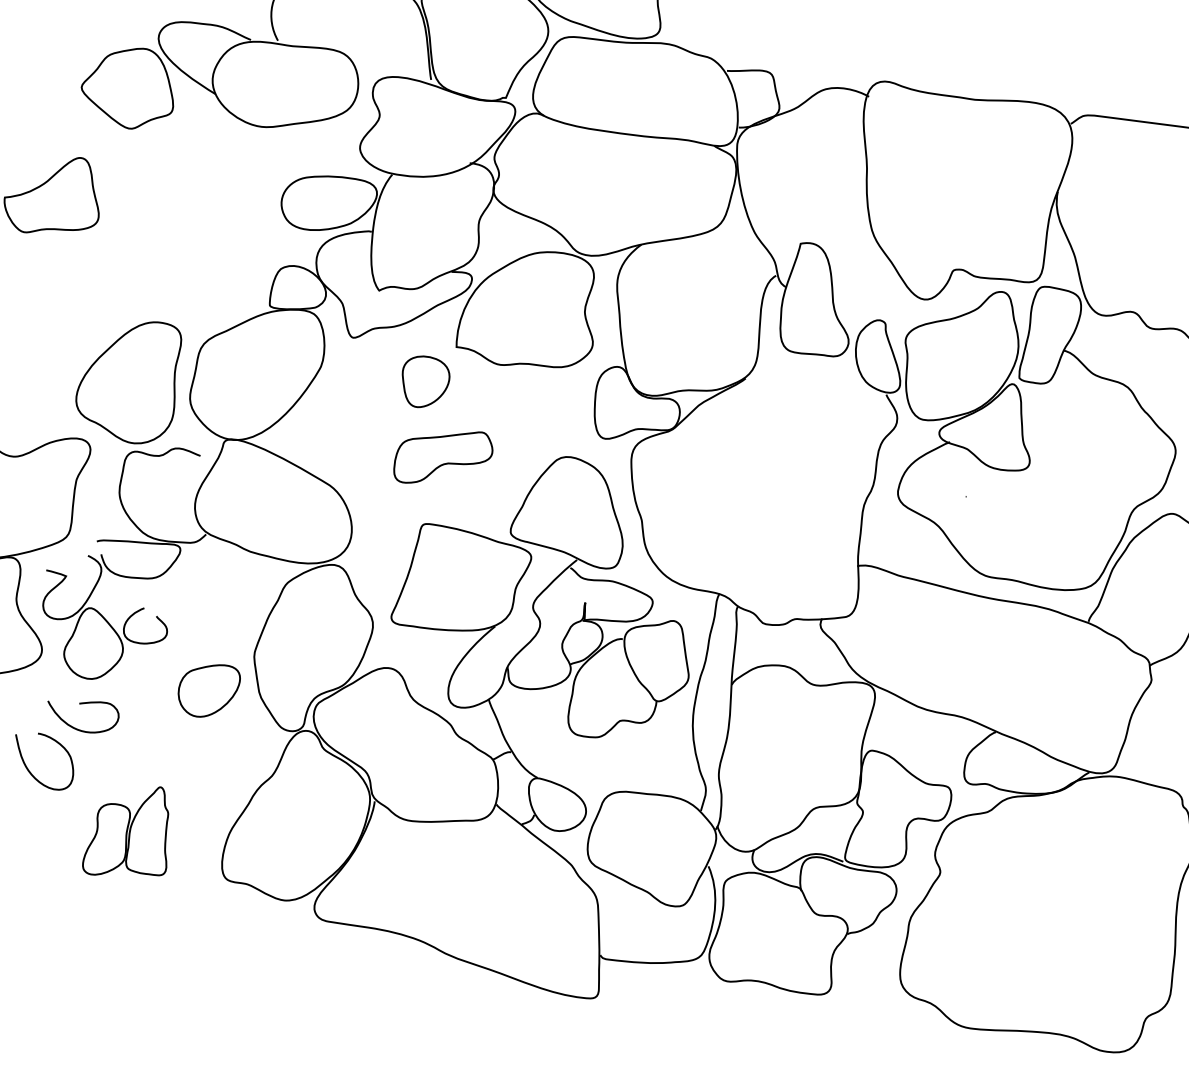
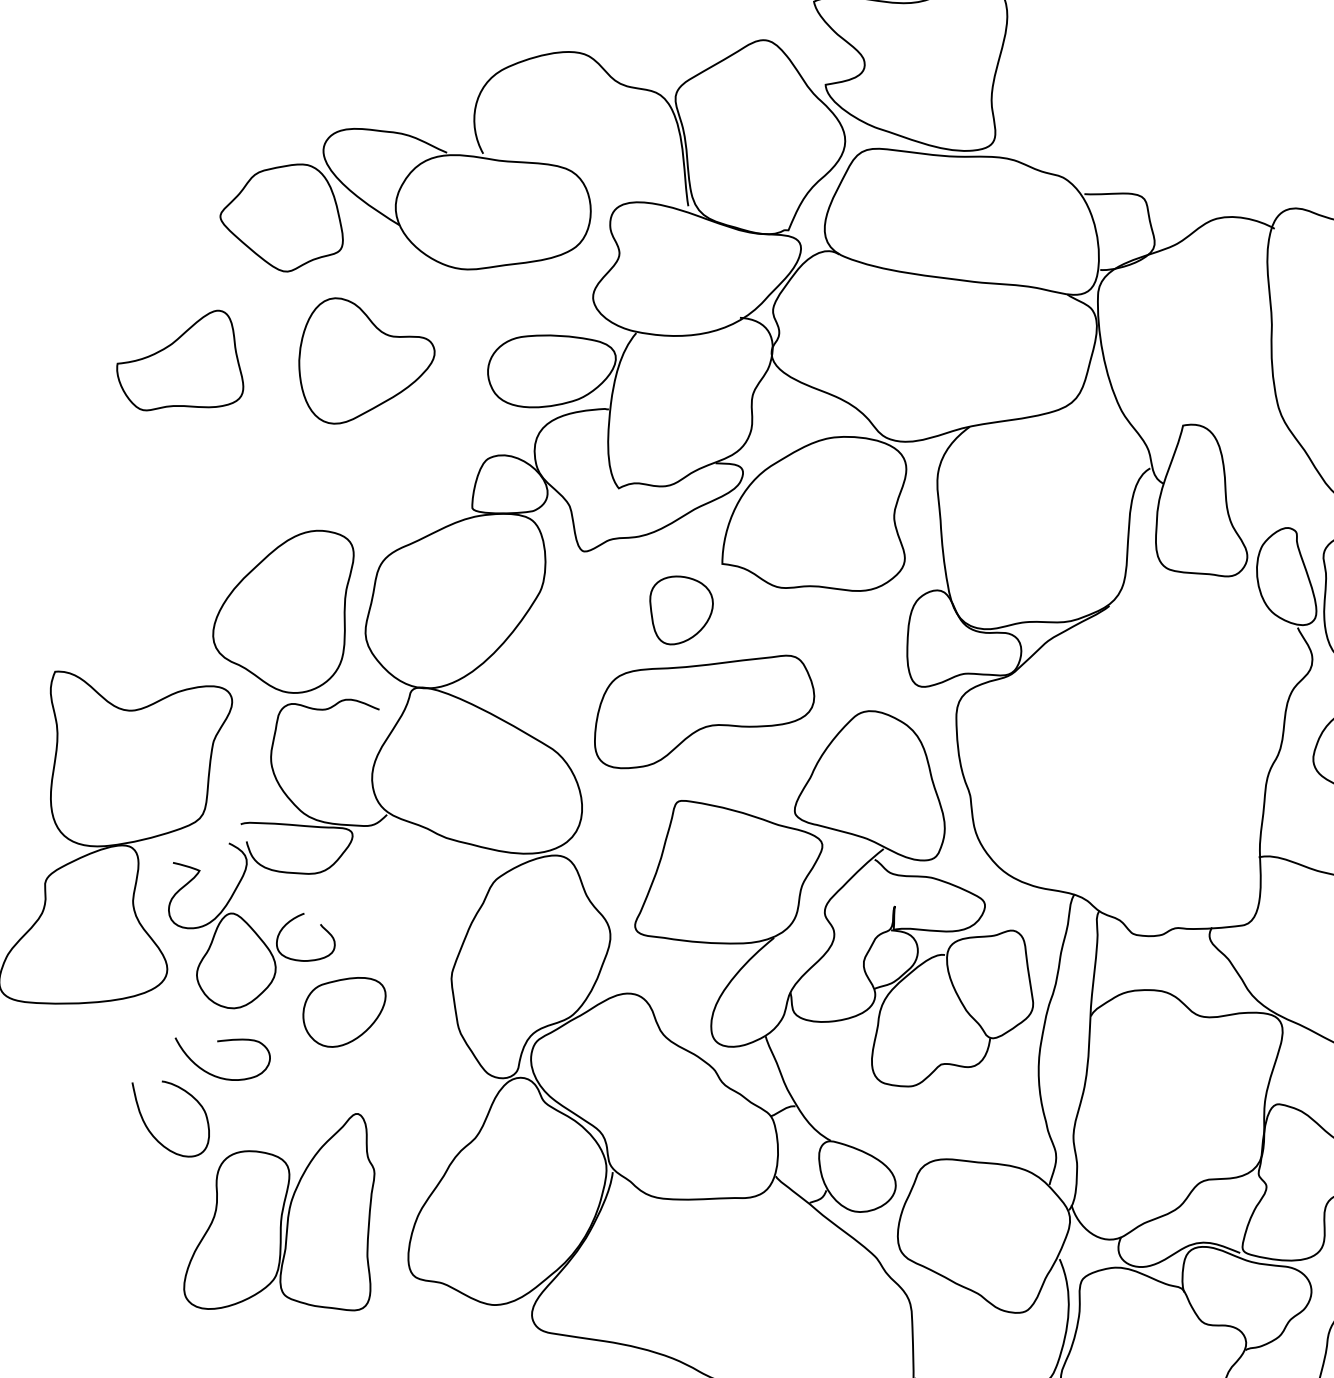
part: (190, 195) -> (366, 360), added
part: (443, 457) -> (704, 711), size x1.67
part: (208, 690) -> (343, 1011), moved
part: (125, 831) -> (279, 1212), size x1.67

